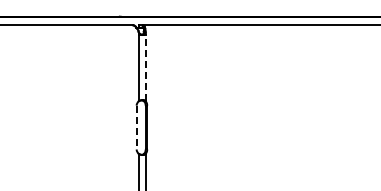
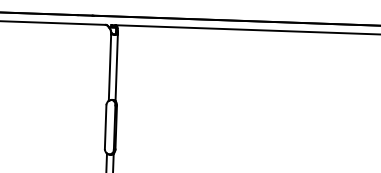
line: (145, 67) -> (116, 67), dashed -> solid
line: (136, 127) -> (105, 127), dashed -> solid

